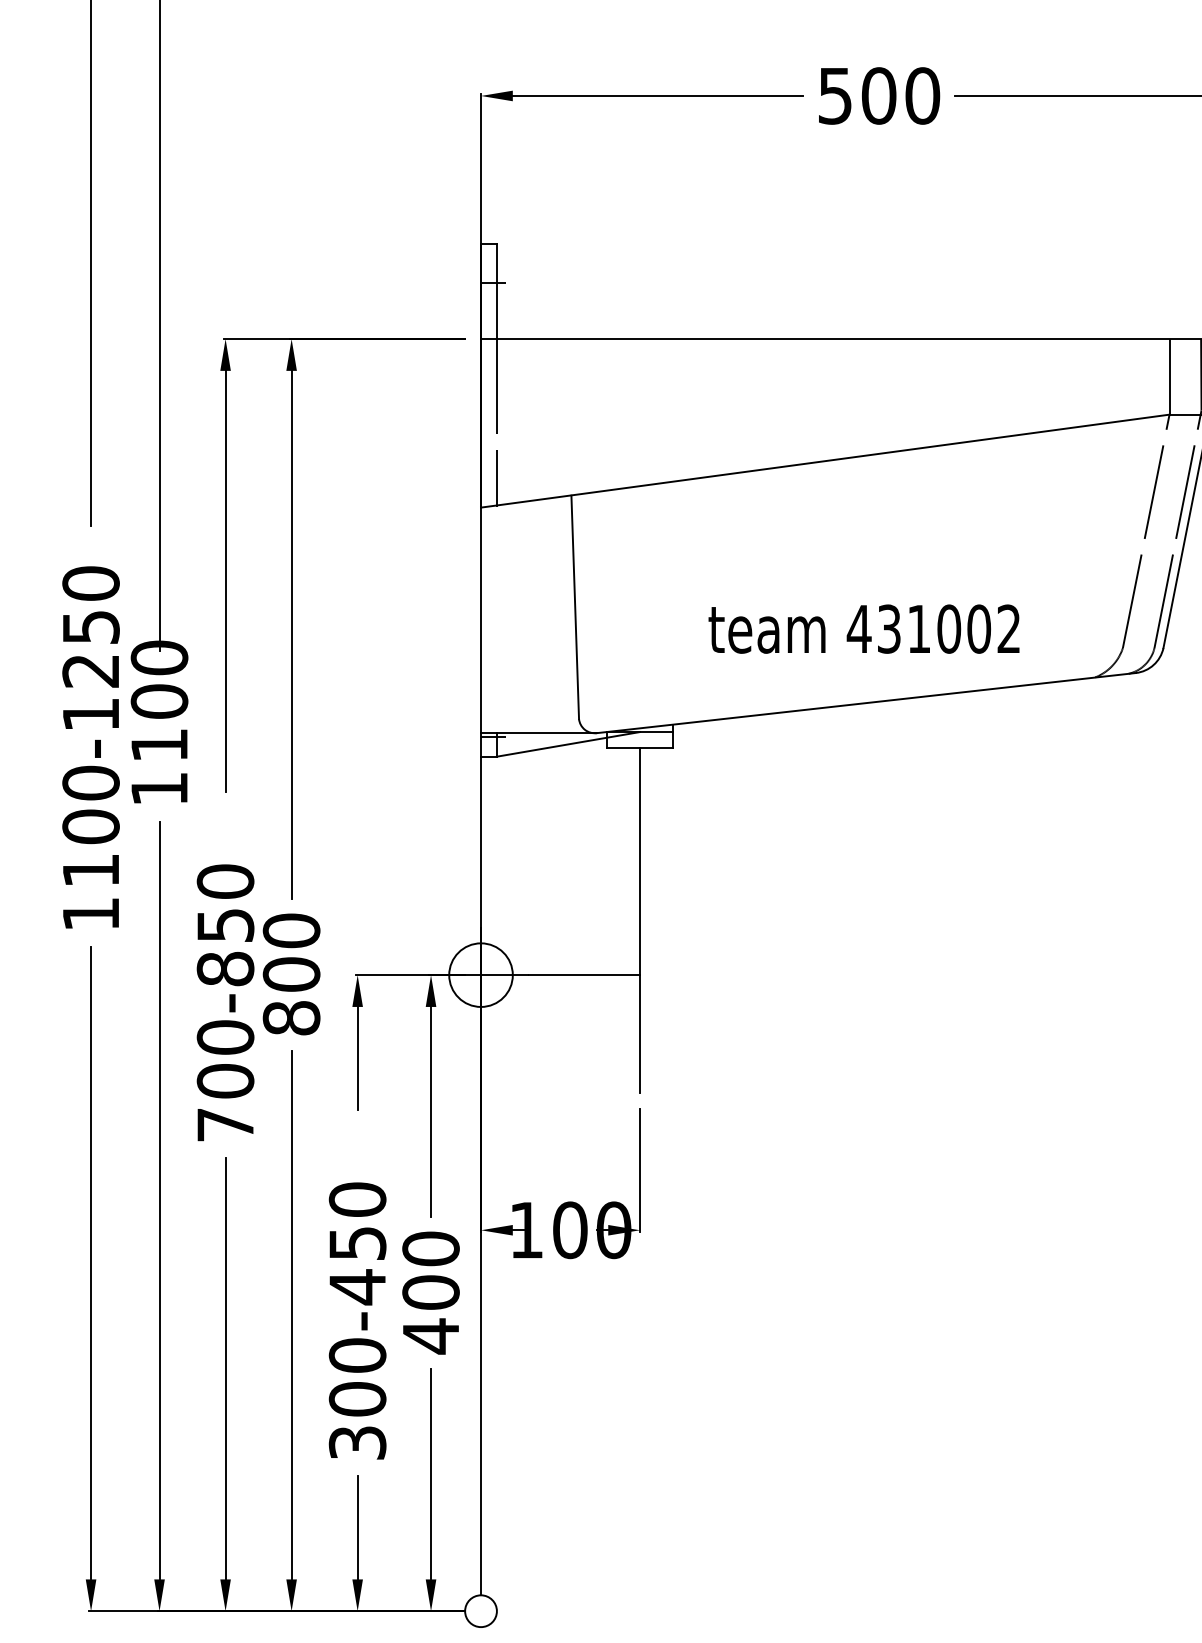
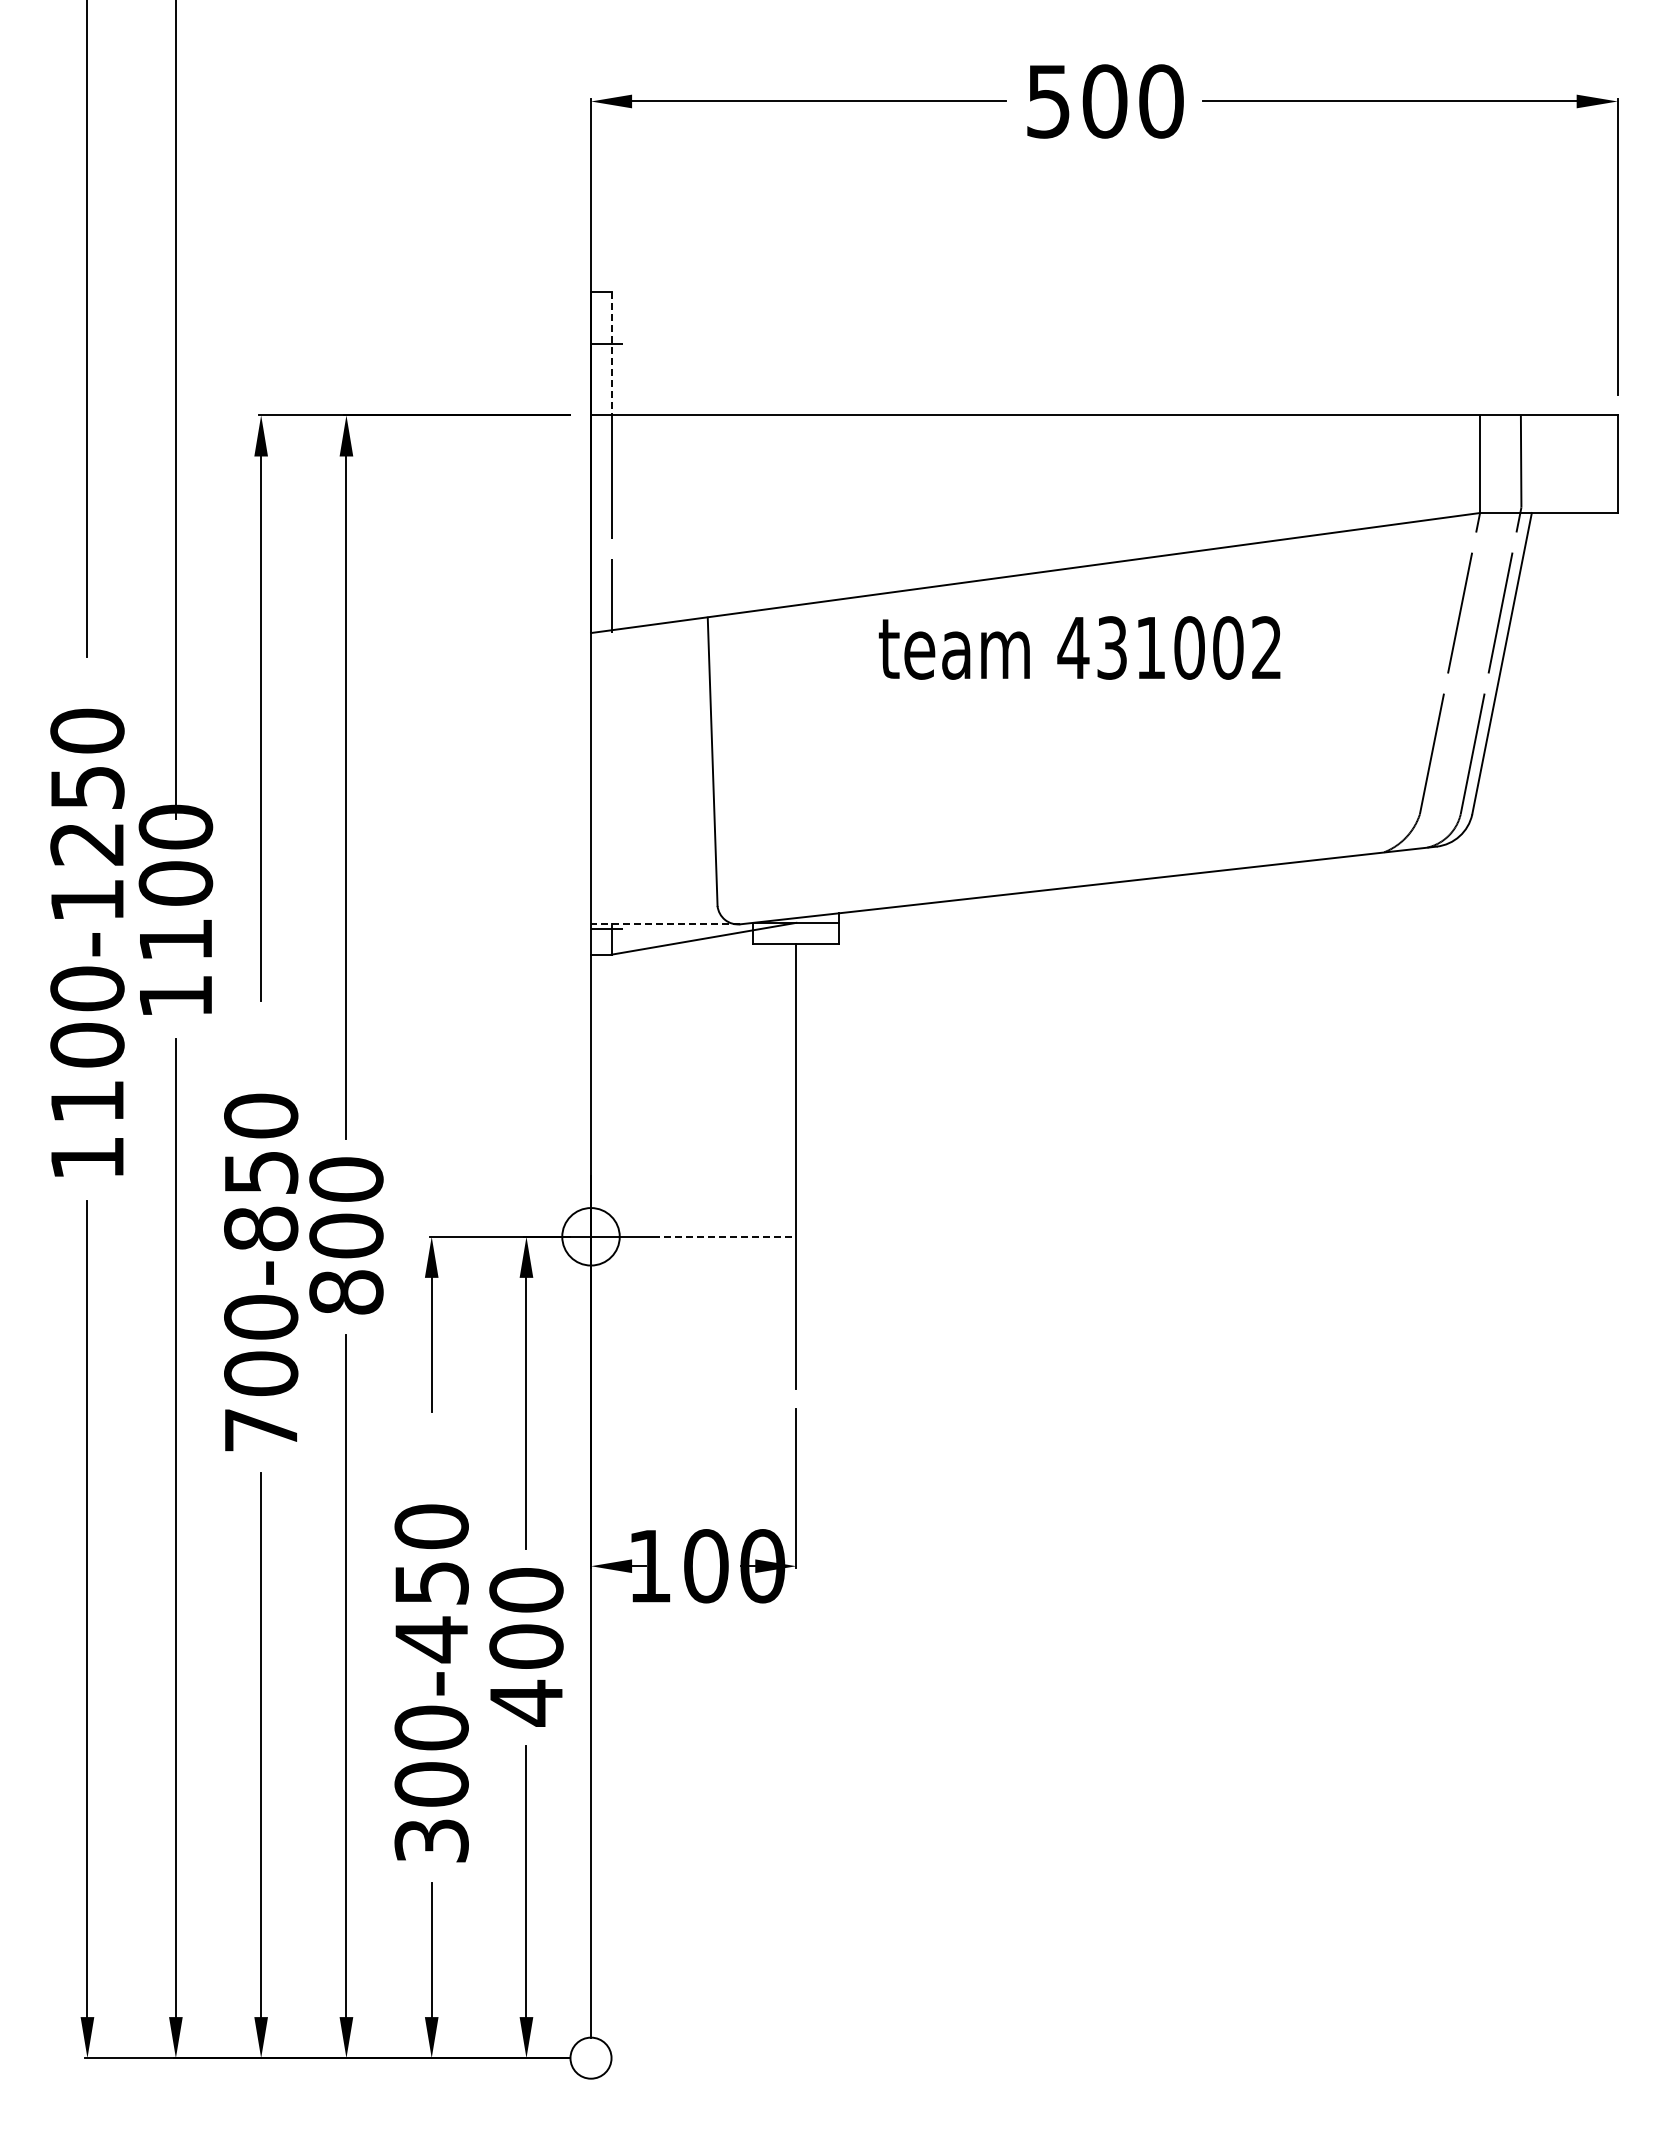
line: (496, 291) -> (611, 353), solid -> dashed
text: (863, 628) -> (1079, 647), moved
line: (538, 733) -> (665, 924), solid -> dashed
circle: (480, 974) -> (590, 1236), size x0.7
line: (584, 974) -> (724, 1236), solid -> dashed

